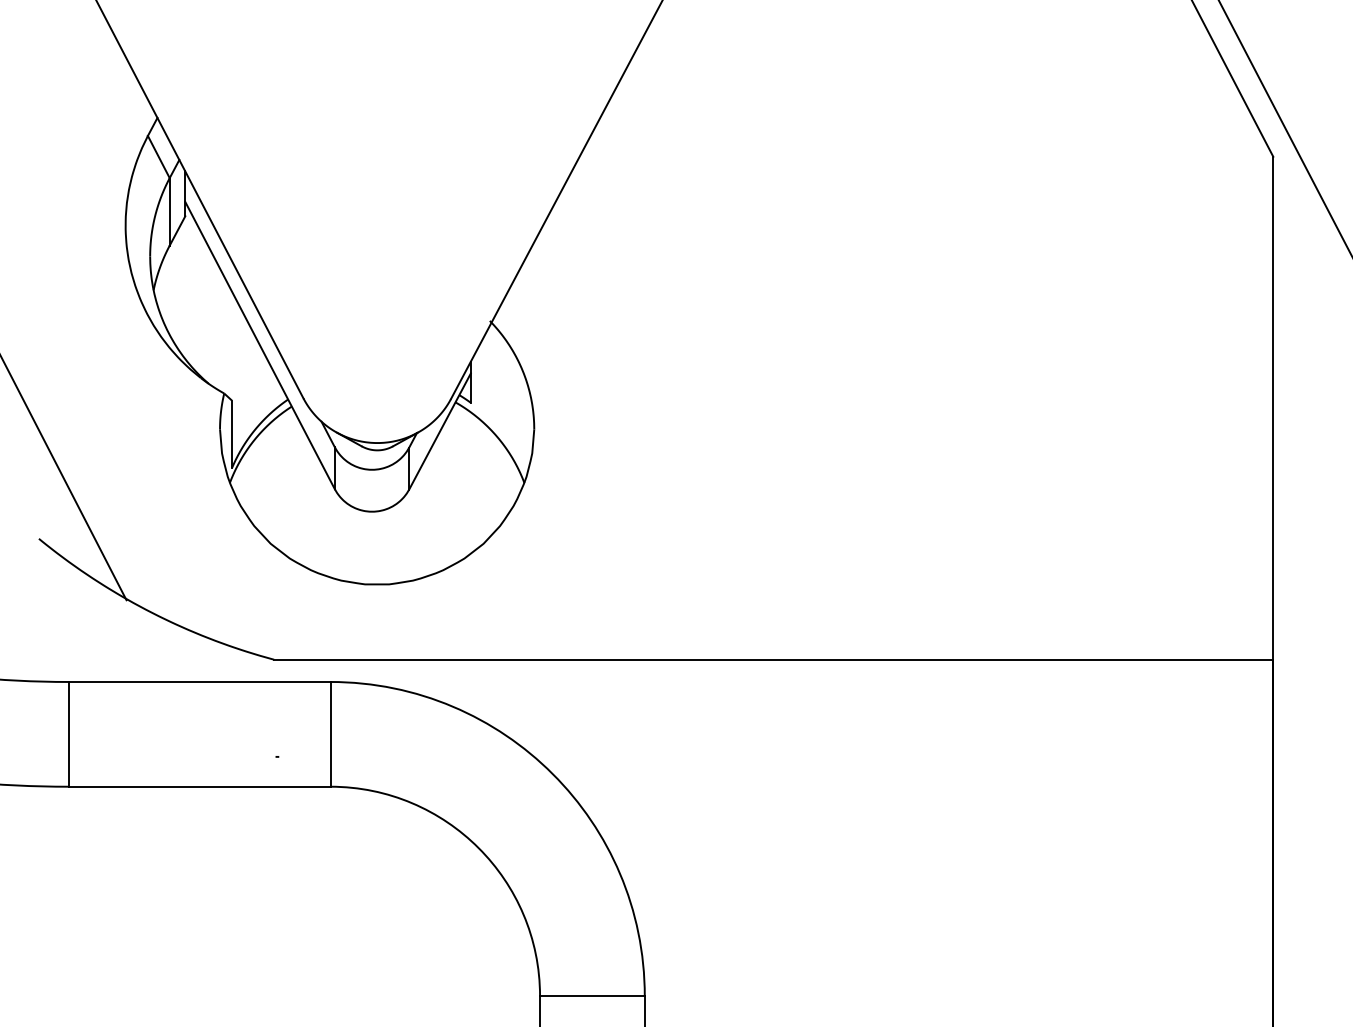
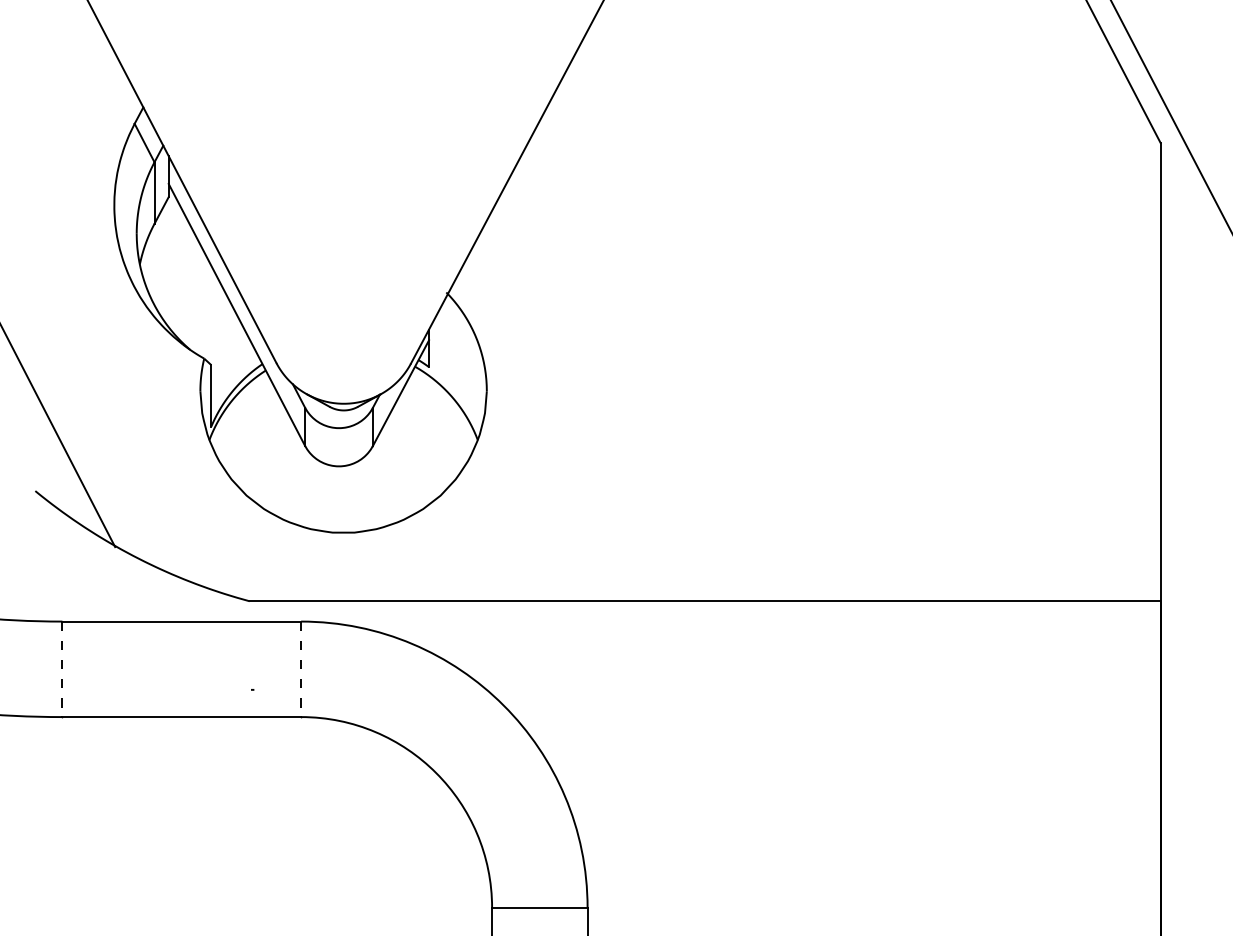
line: (68, 734) -> (62, 669), solid -> dashed
line: (330, 734) -> (301, 669), solid -> dashed

